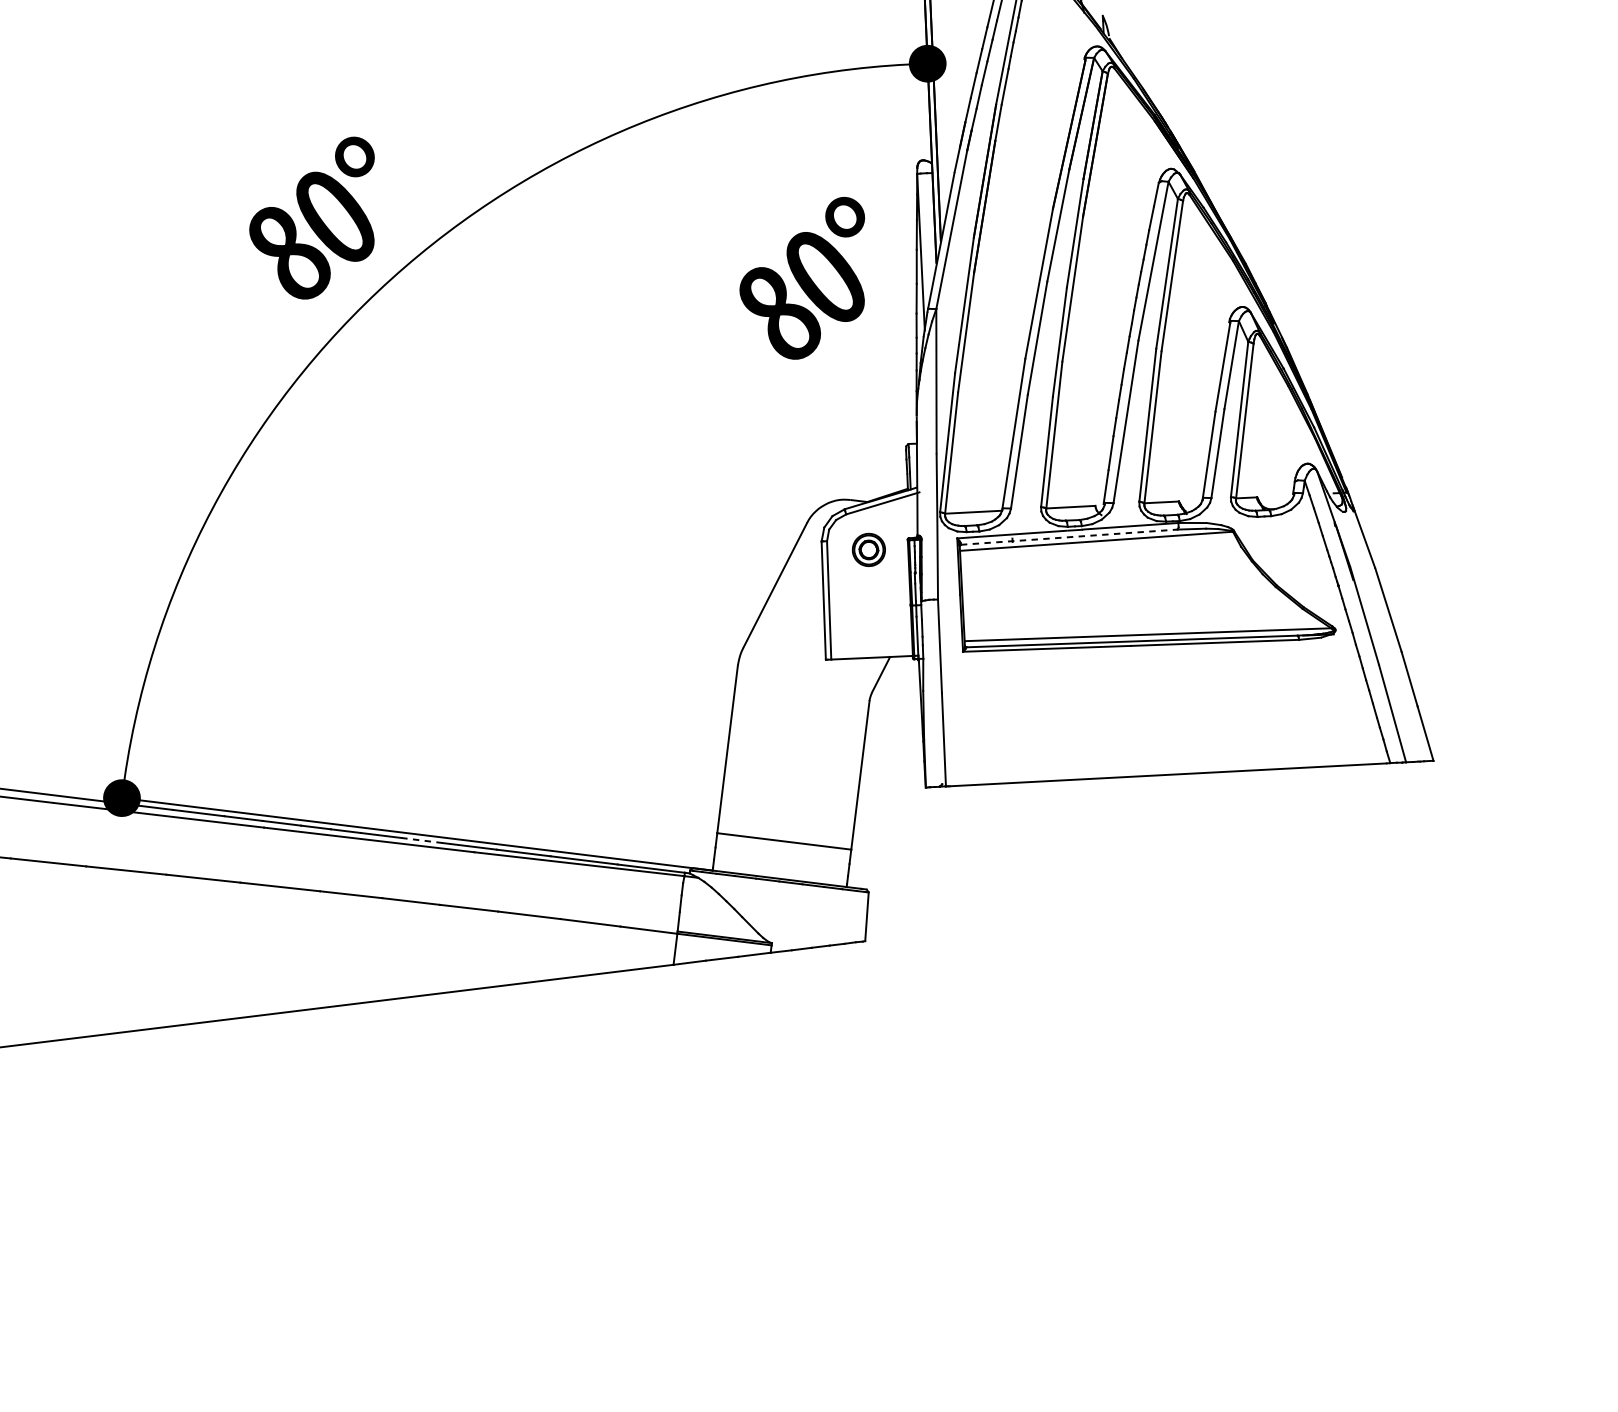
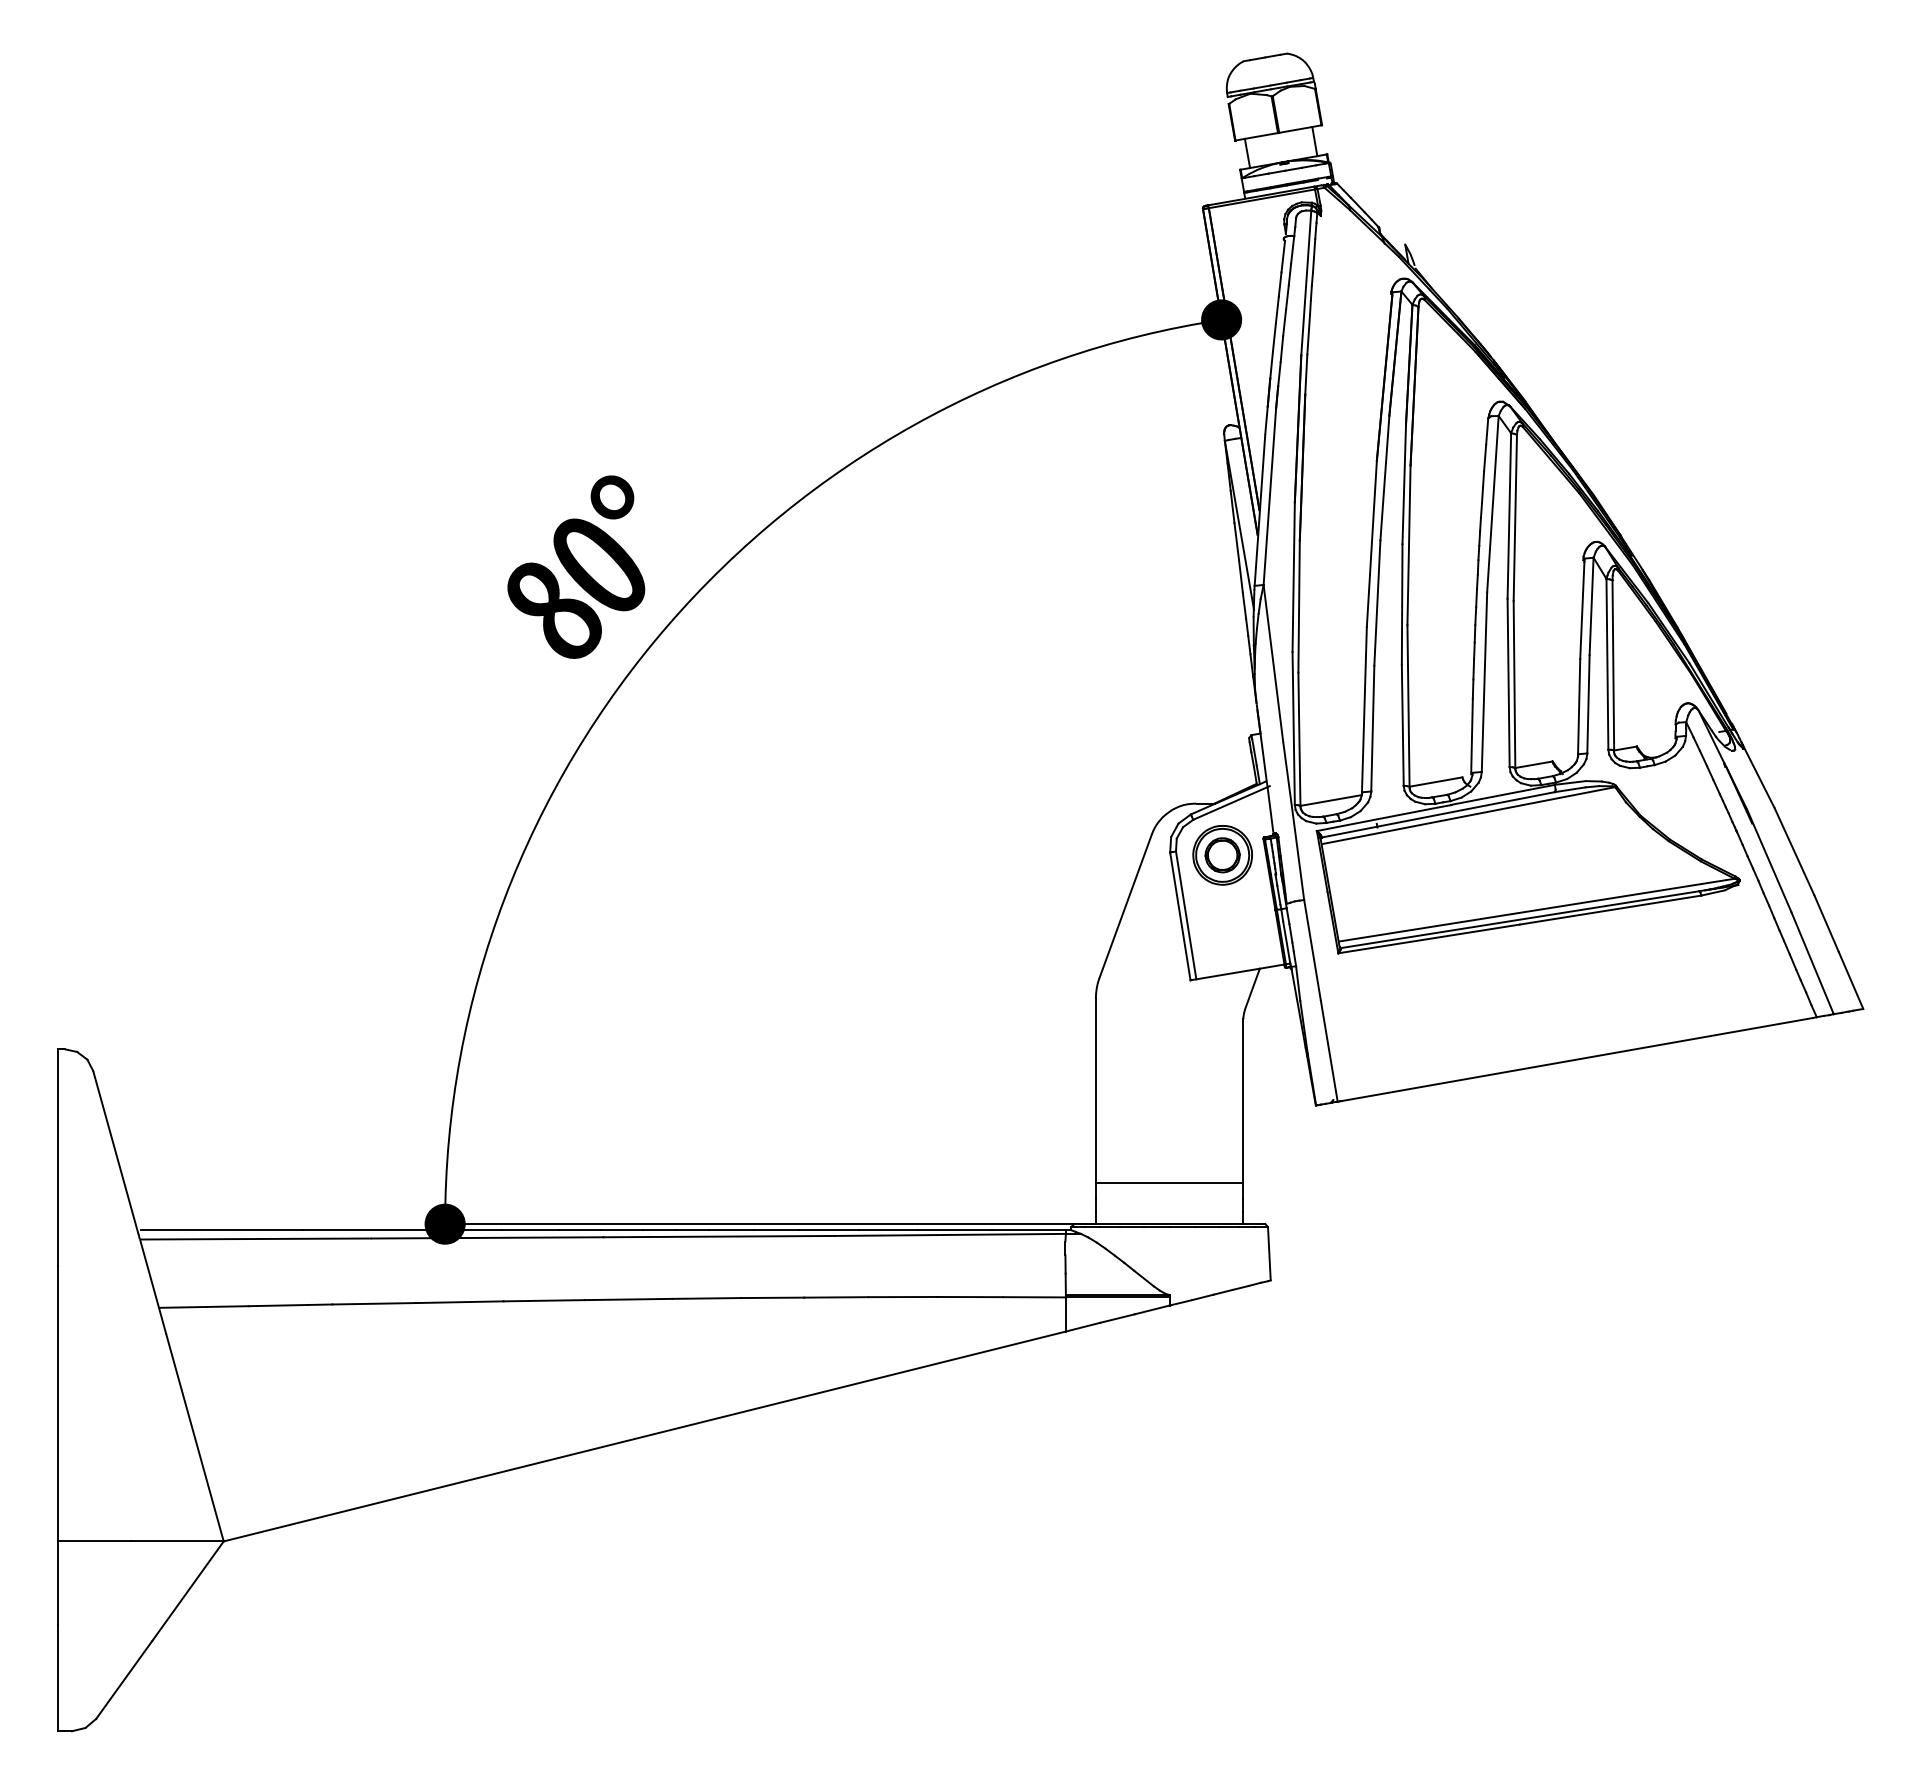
part: (804, 275) -> (1116, 566), removed
line: (1069, 536) -> (1438, 814), dashed -> solid
part: (868, 550) -> (1222, 855), size x1.67
line: (422, 840) -> (776, 1230), dashed -> solid

